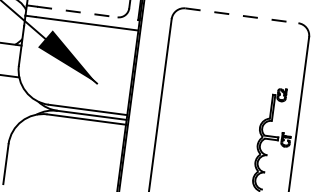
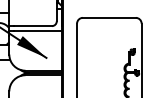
line: (78, 12) -> (33, 26), dashed -> solid
line: (242, 15) -> (109, 17), dashed -> solid

